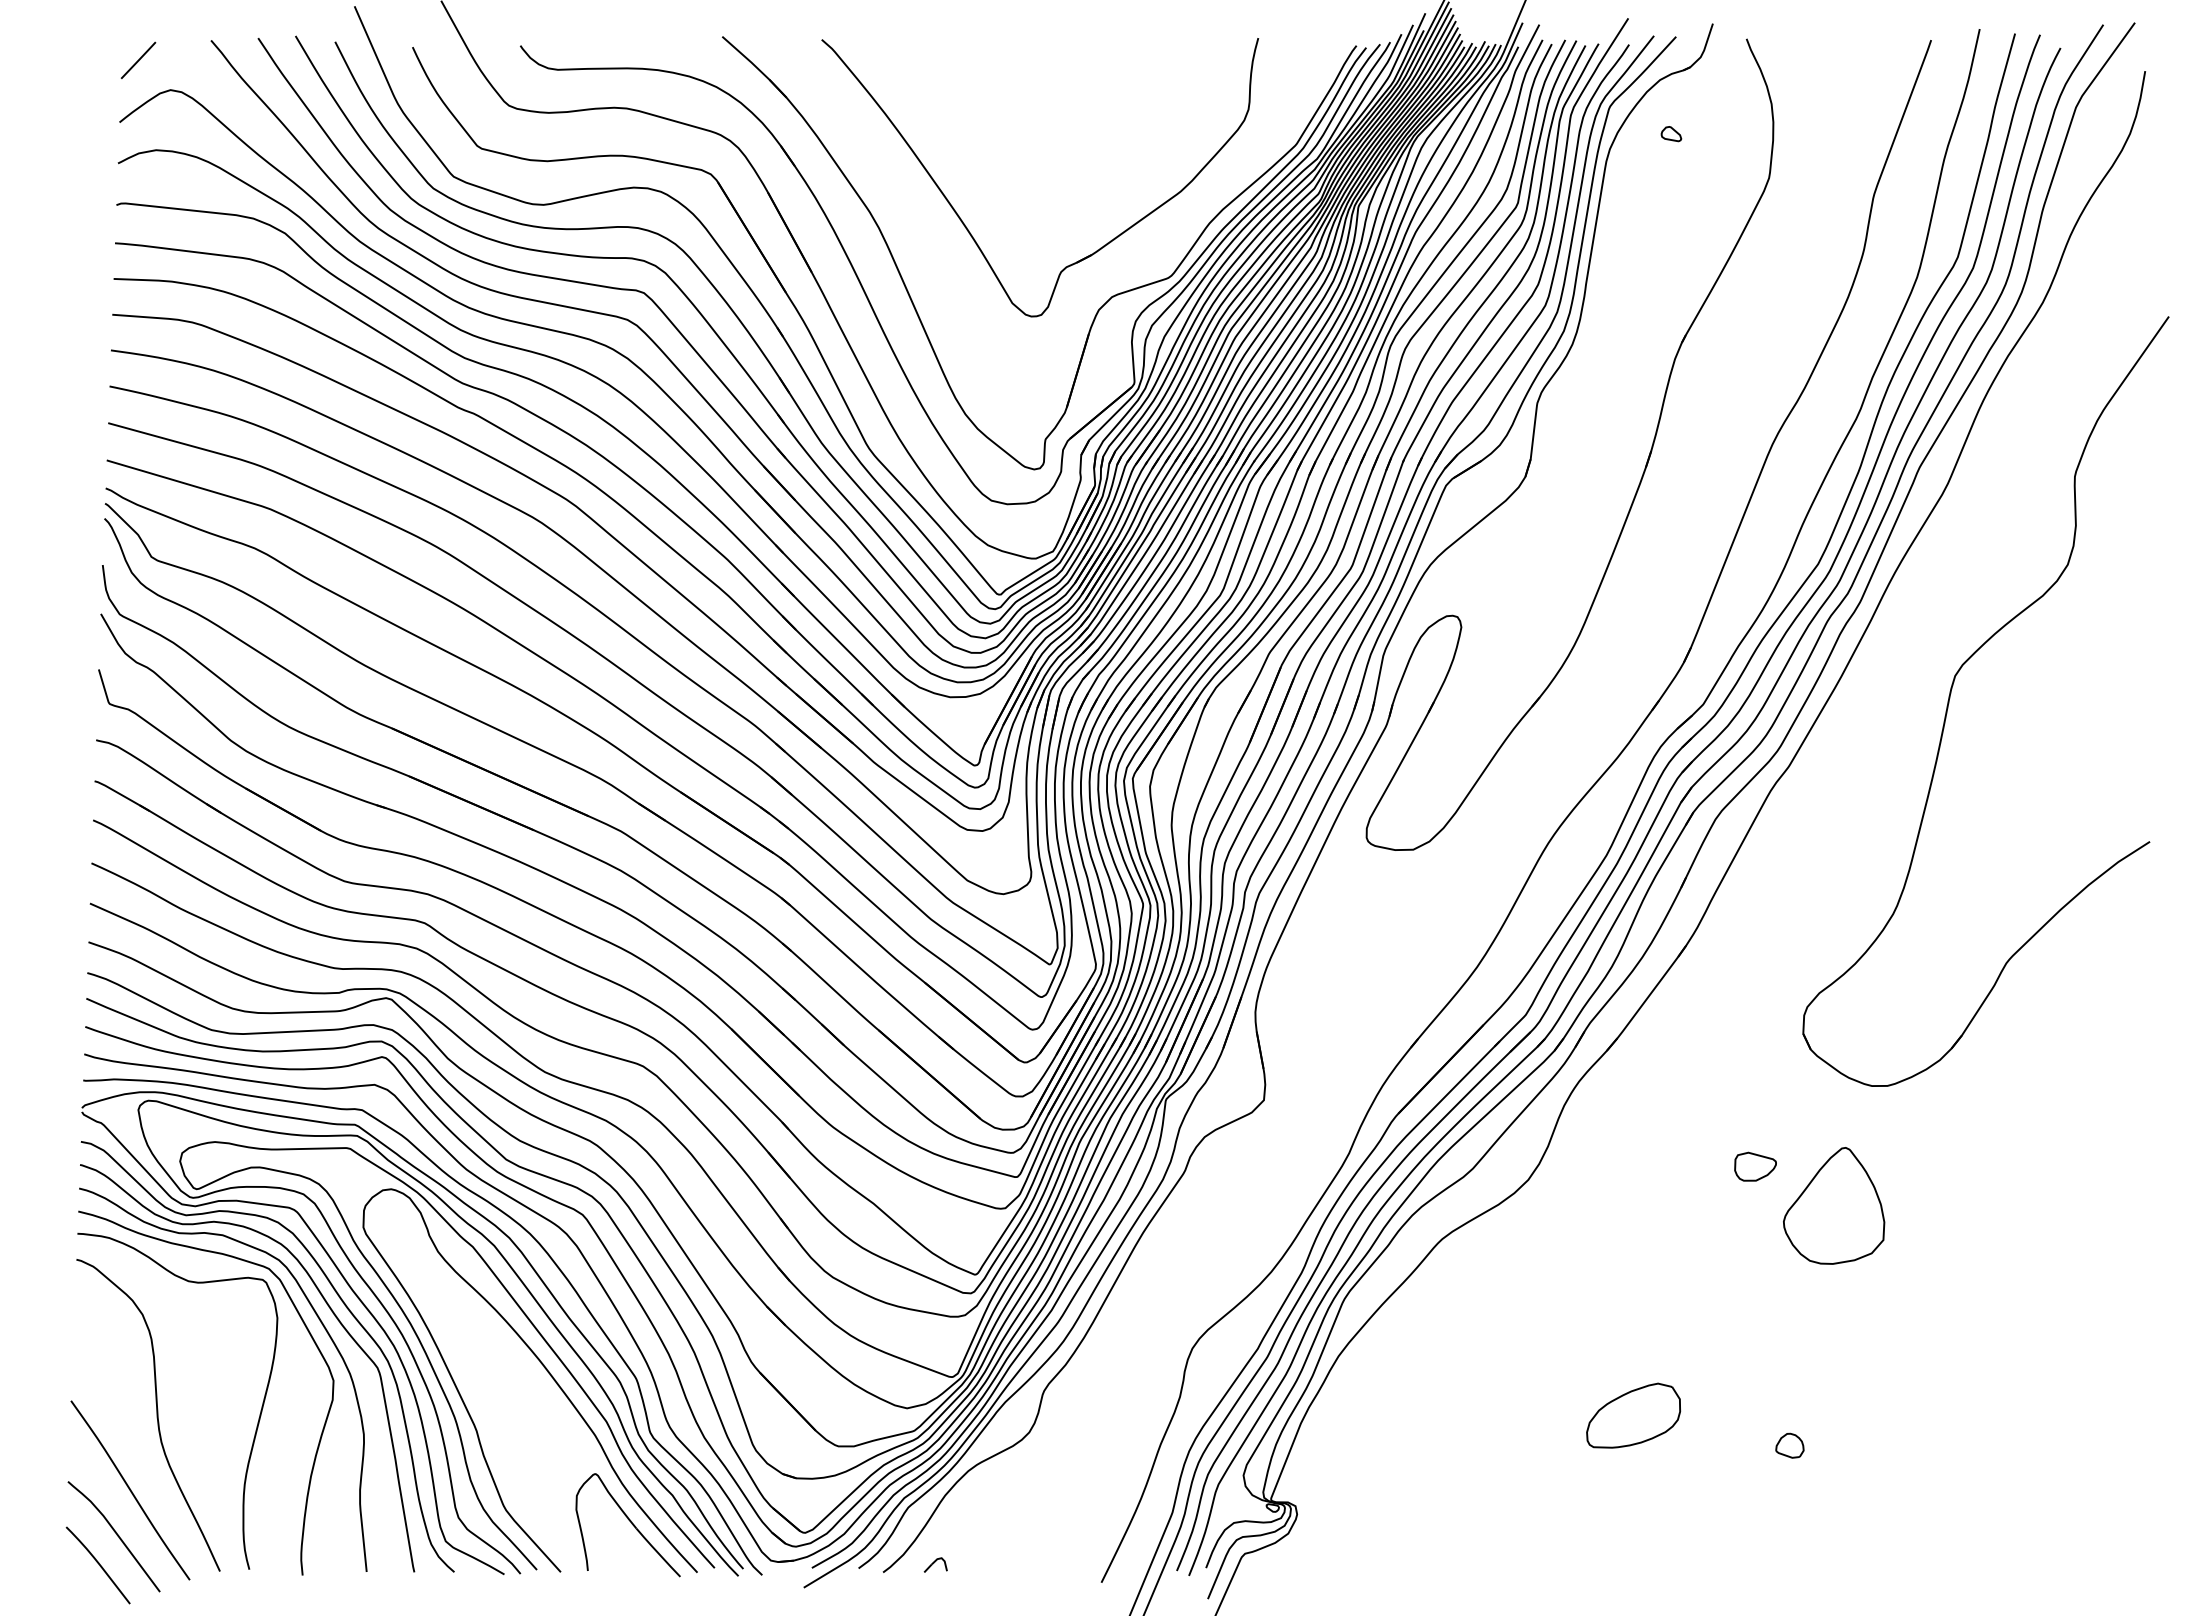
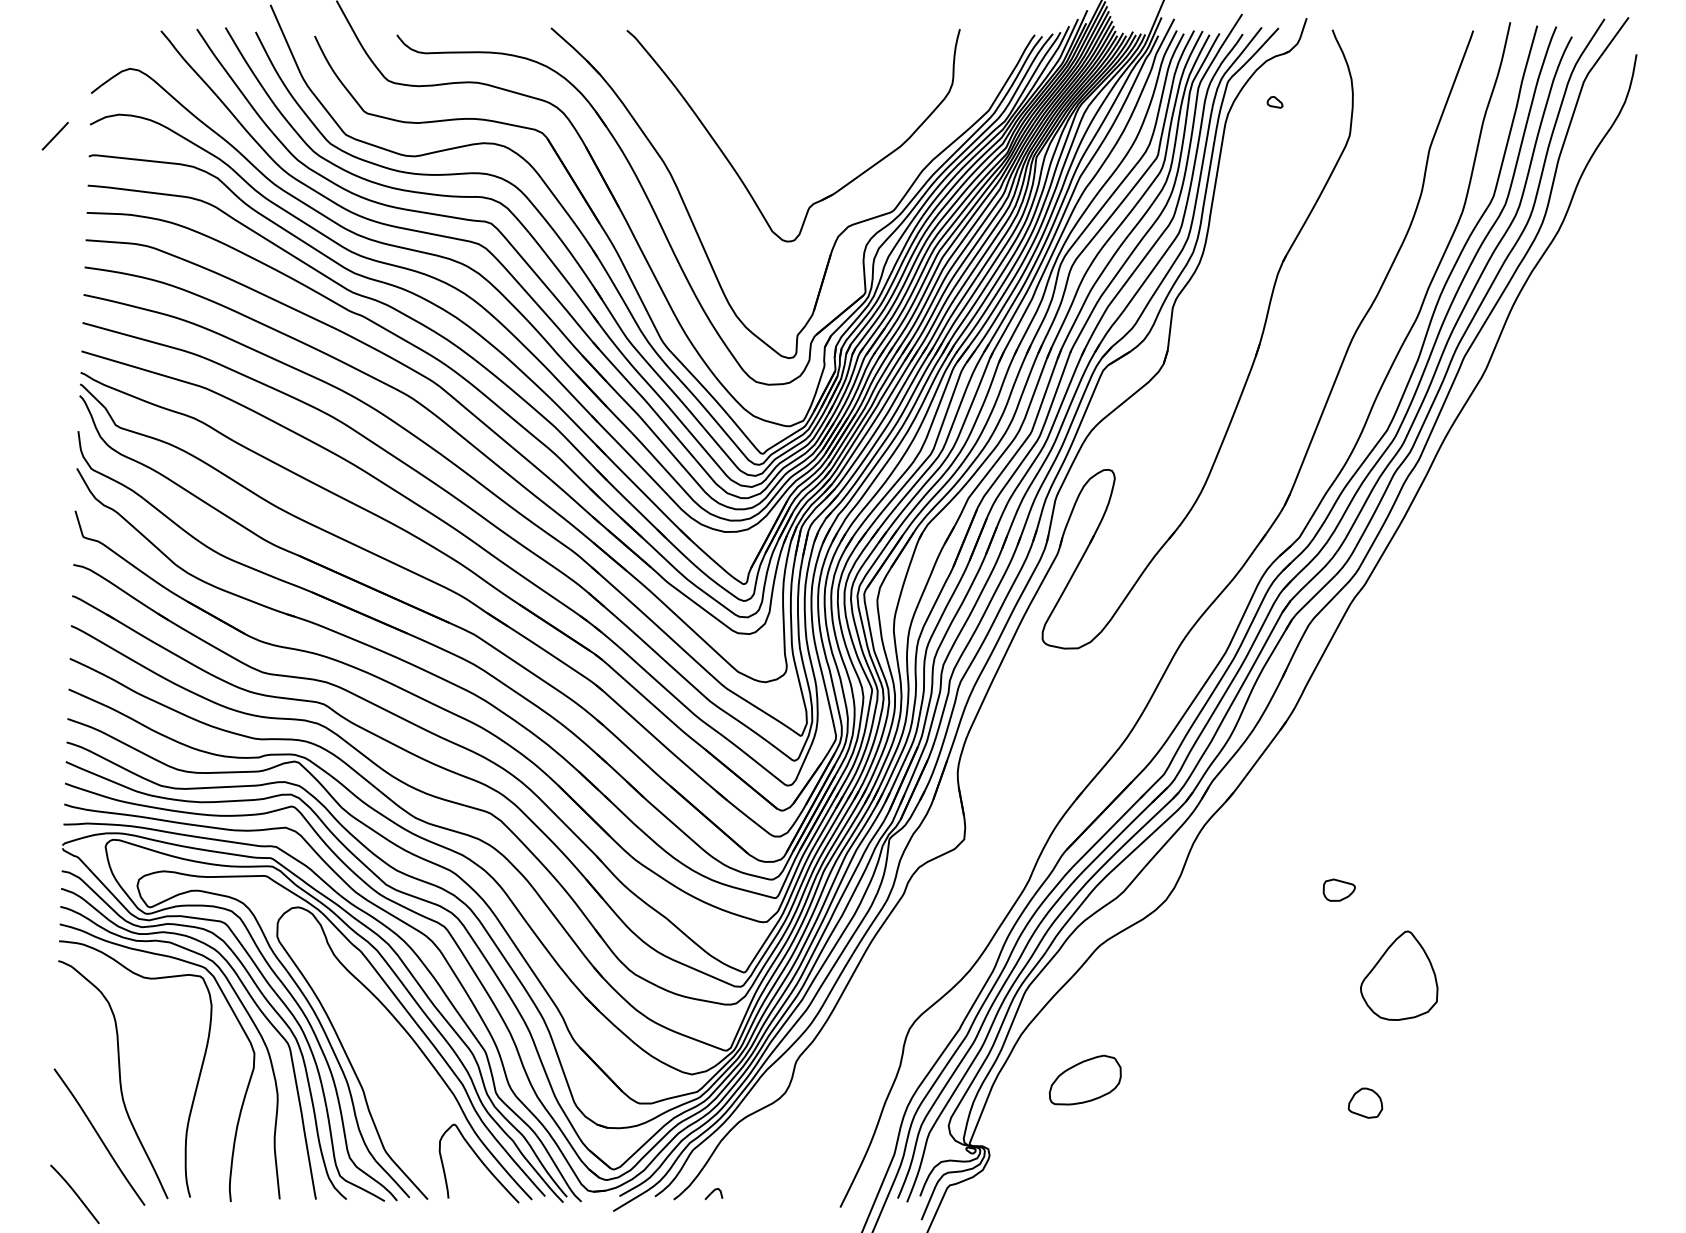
line: (138, 60) -> (55, 136), moved
part: (1951, 693) -> (1488, 529), removed
part: (1834, 1205) -> (1399, 975), moved
part: (1633, 1415) -> (1085, 1079), moved
part: (1789, 1445) -> (1365, 1102), size x1.6
curve: (116, 1535) -> (88, 1171), removed

